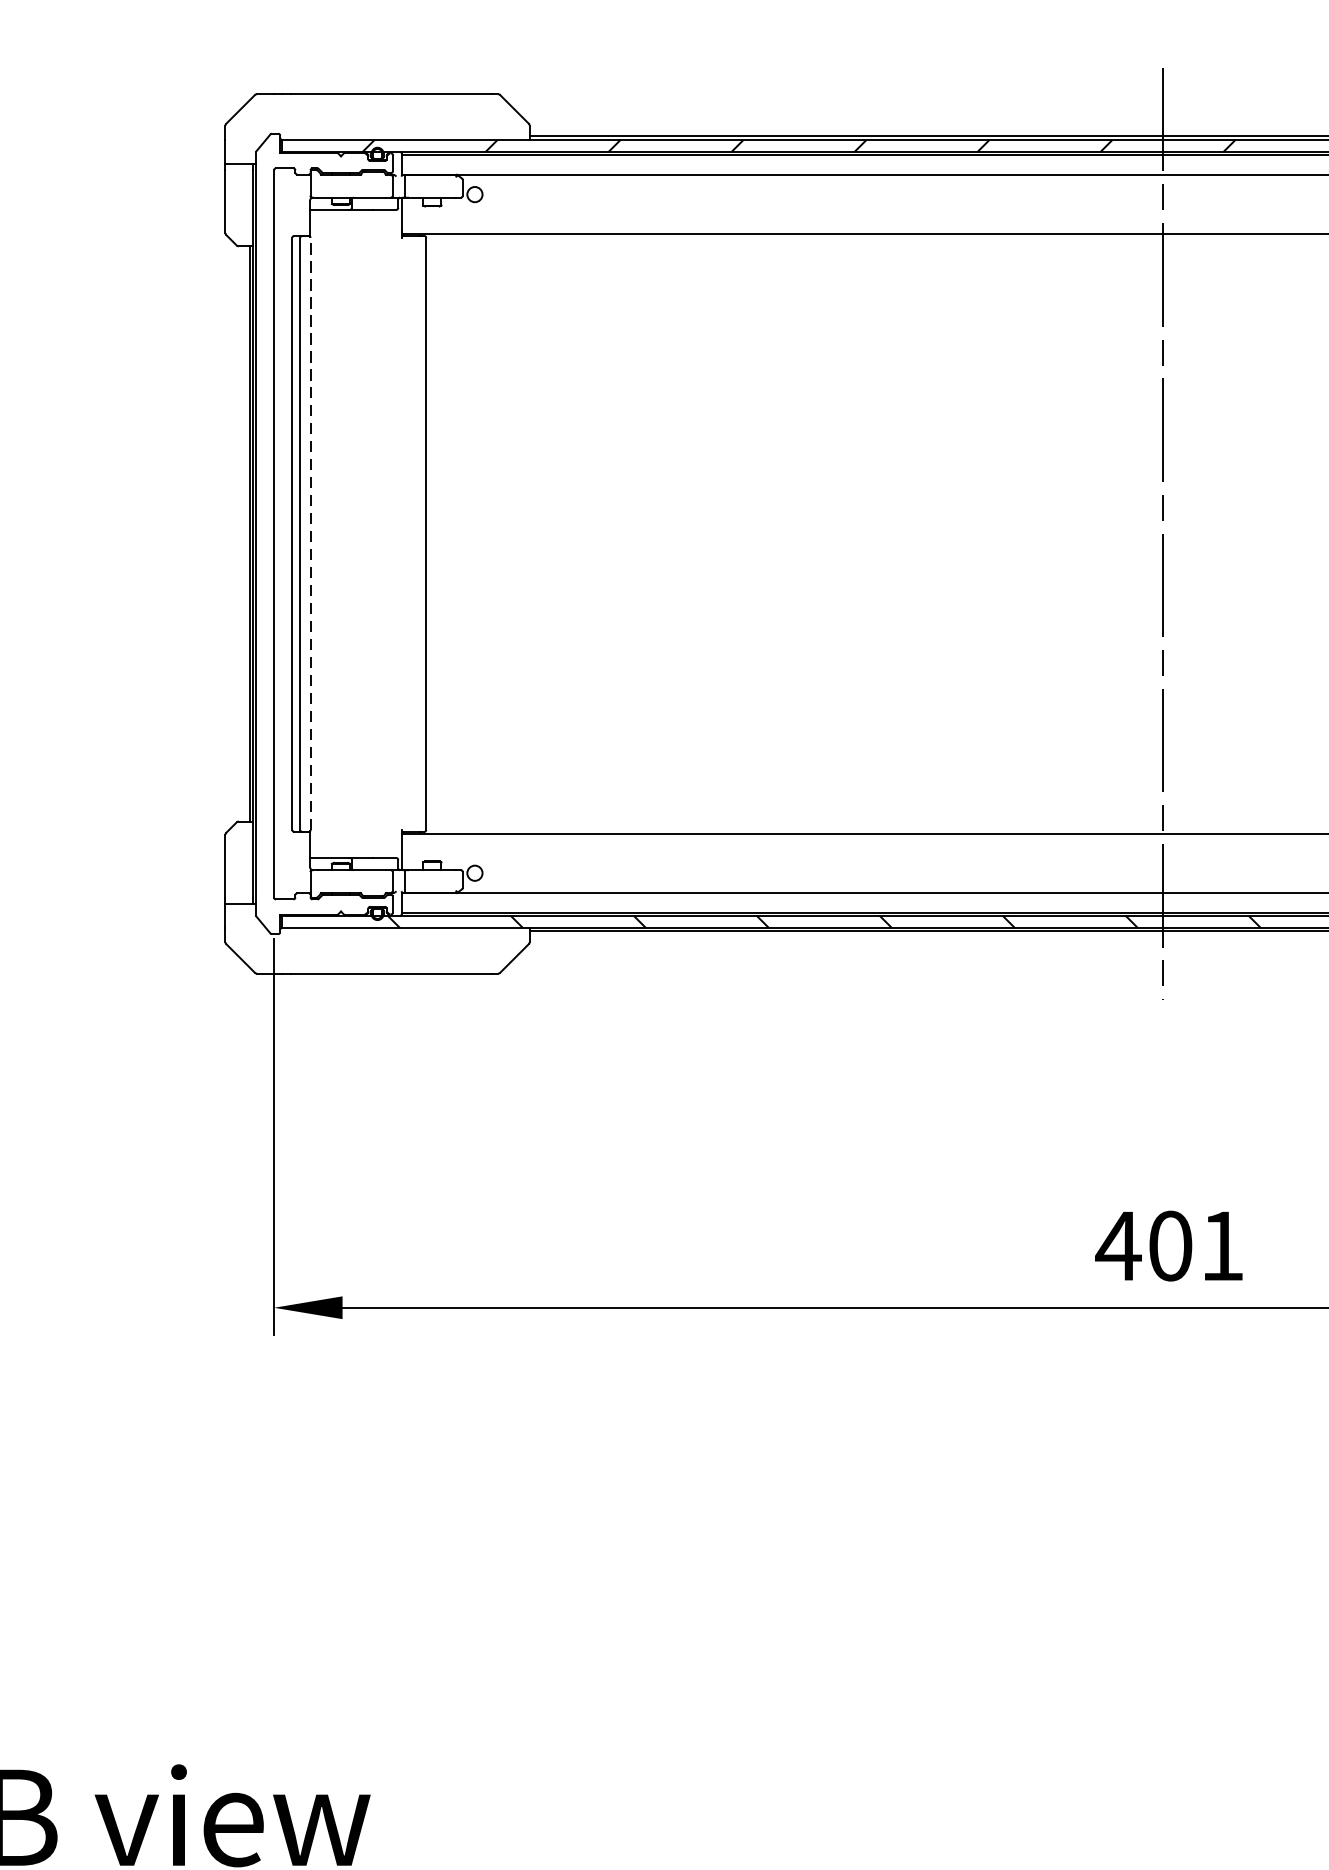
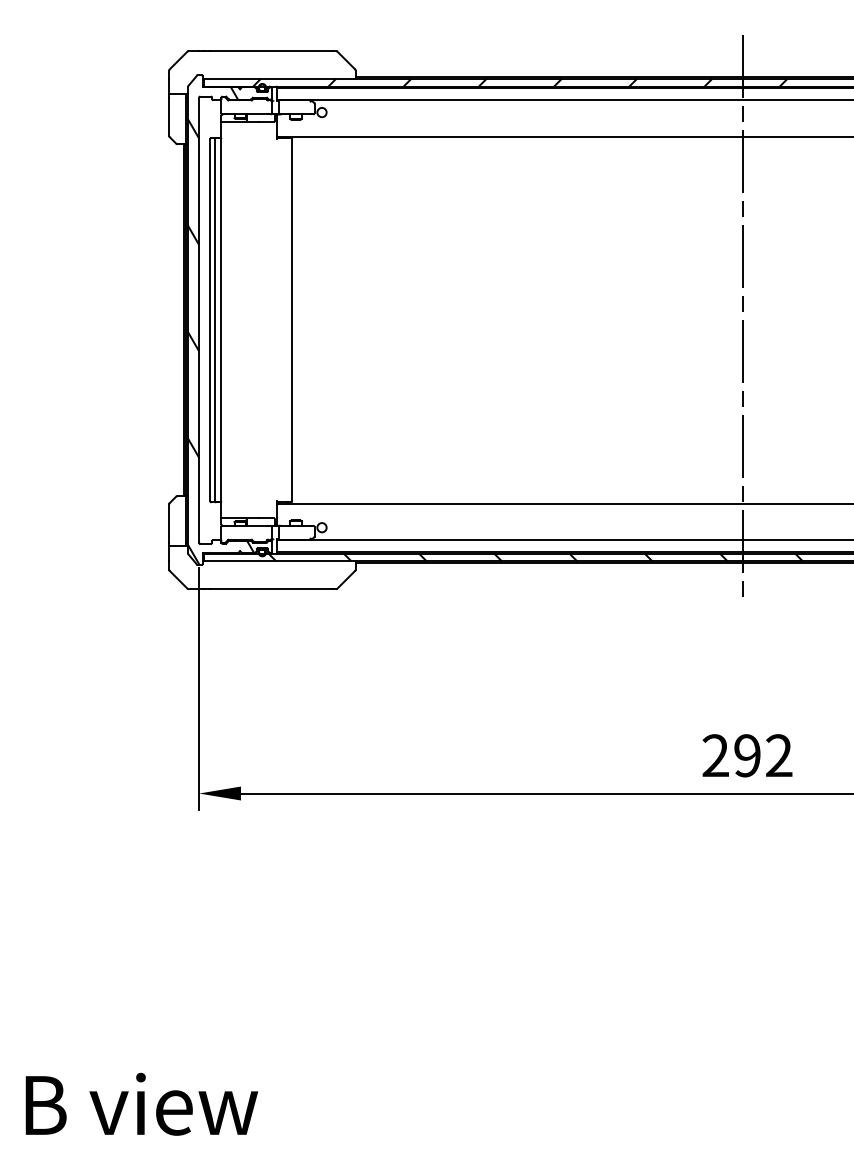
line: (310, 532) -> (221, 319), dashed -> solid
hatch: (309, 542) -> (220, 325), added
text: (1168, 1245) -> (746, 755), 401 -> 292

